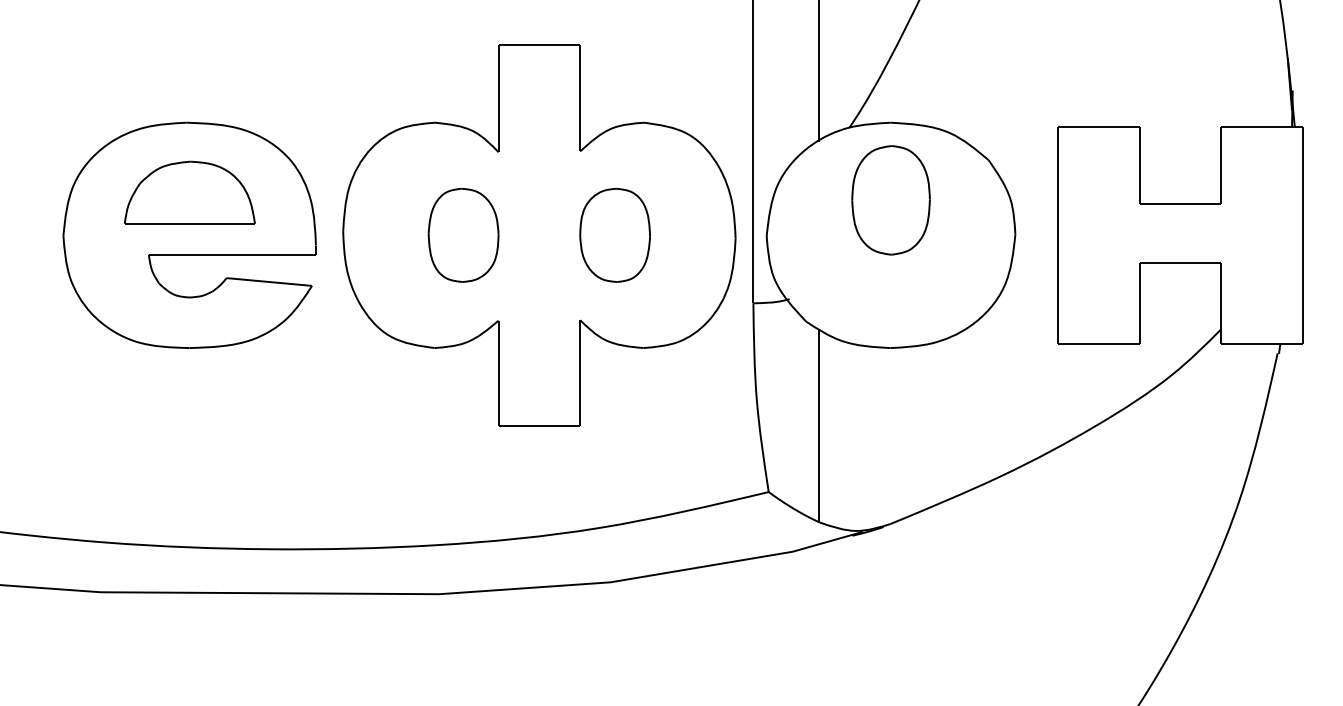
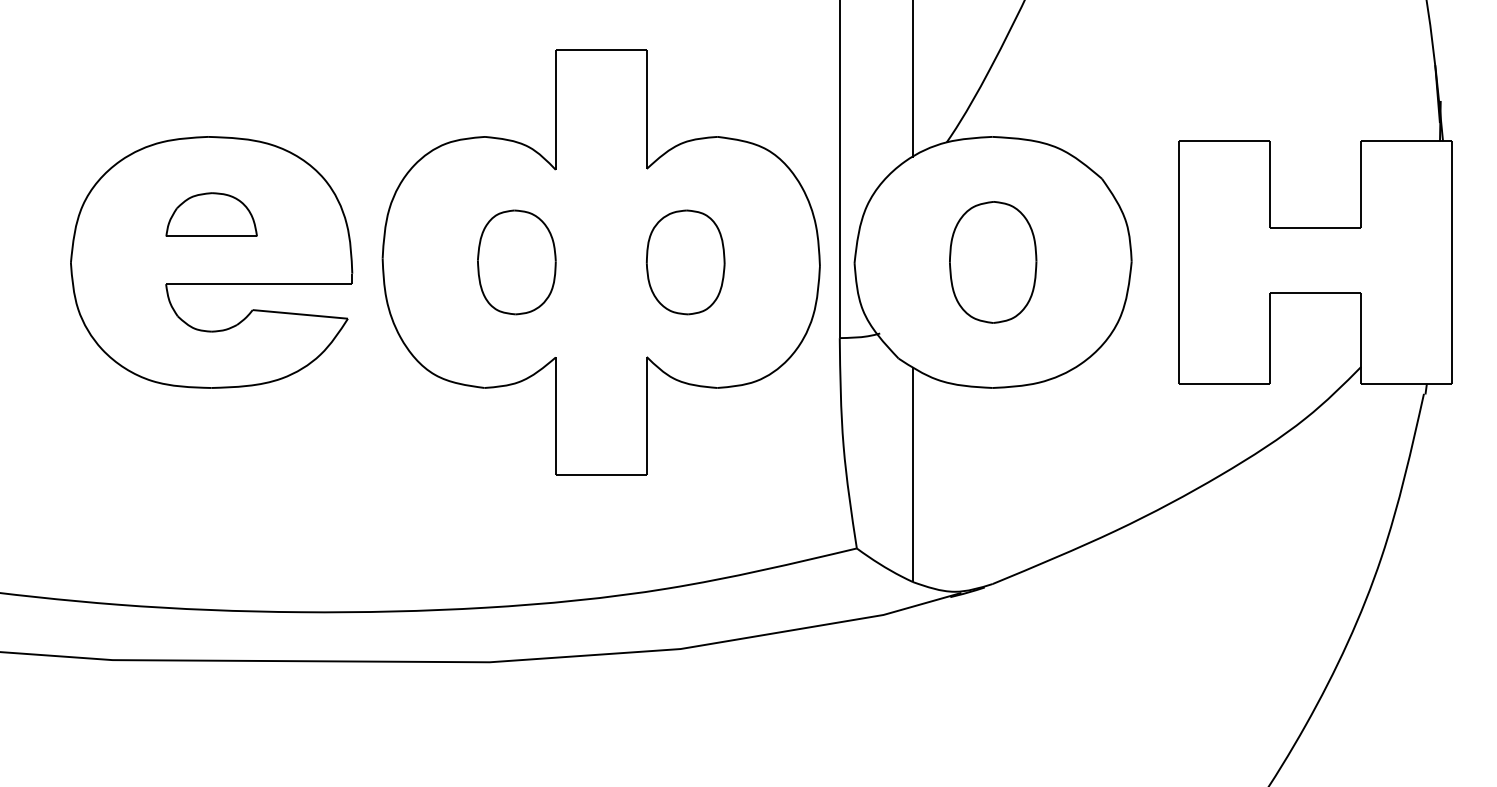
part: (189, 192) -> (211, 214), size x0.62
part: (891, 200) -> (993, 262), moved

